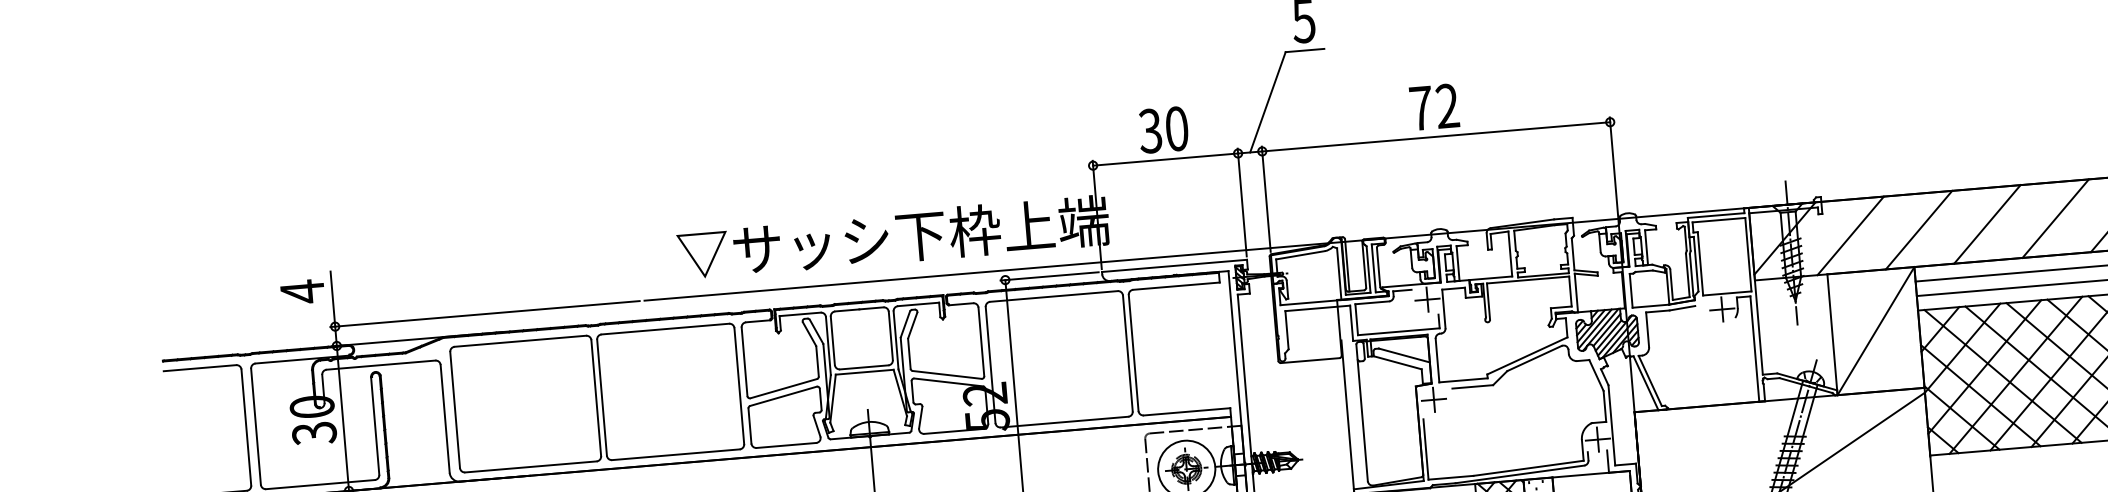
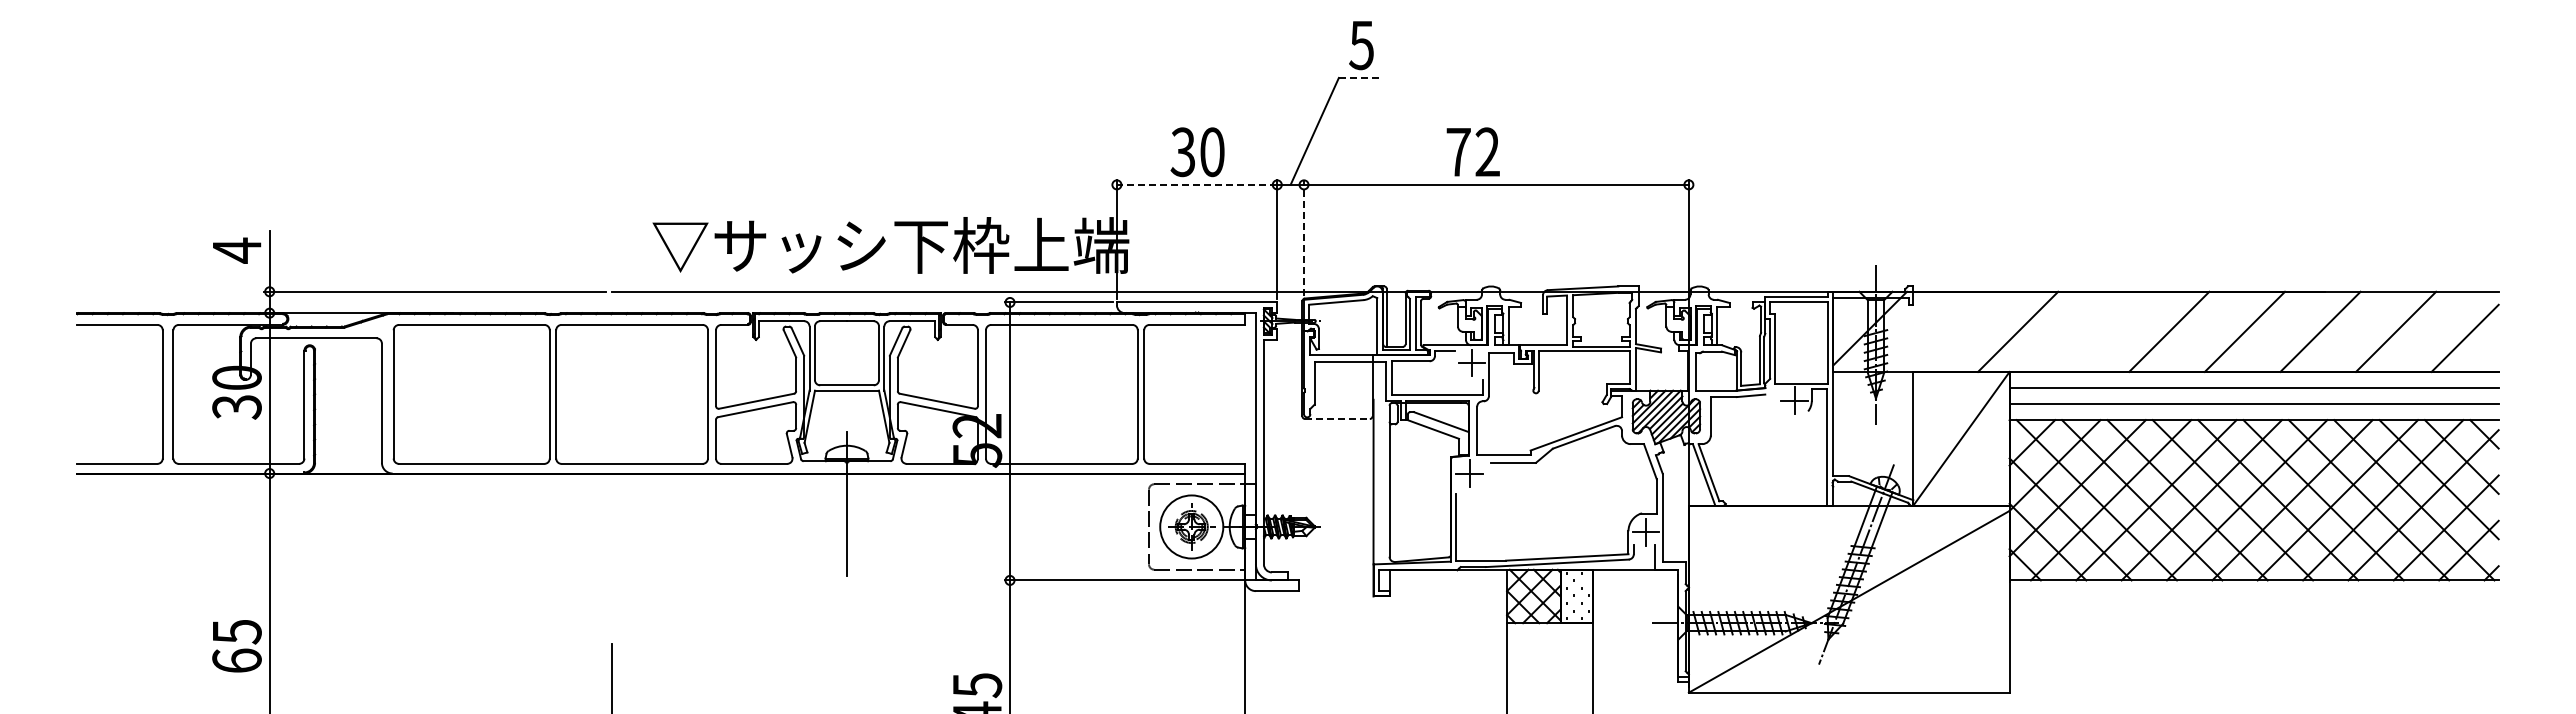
line: (1305, 50) -> (1360, 77), solid -> dashed
text: (1433, 106) -> (1472, 151), moved
line: (1165, 159) -> (1196, 184), solid -> dashed
line: (1266, 199) -> (1304, 237), solid -> dashed
line: (1987, 224) -> (2093, 331), removed
line: (1850, 235) -> (1942, 331), removed
line: (1310, 361) -> (1337, 419), solid -> dashed

